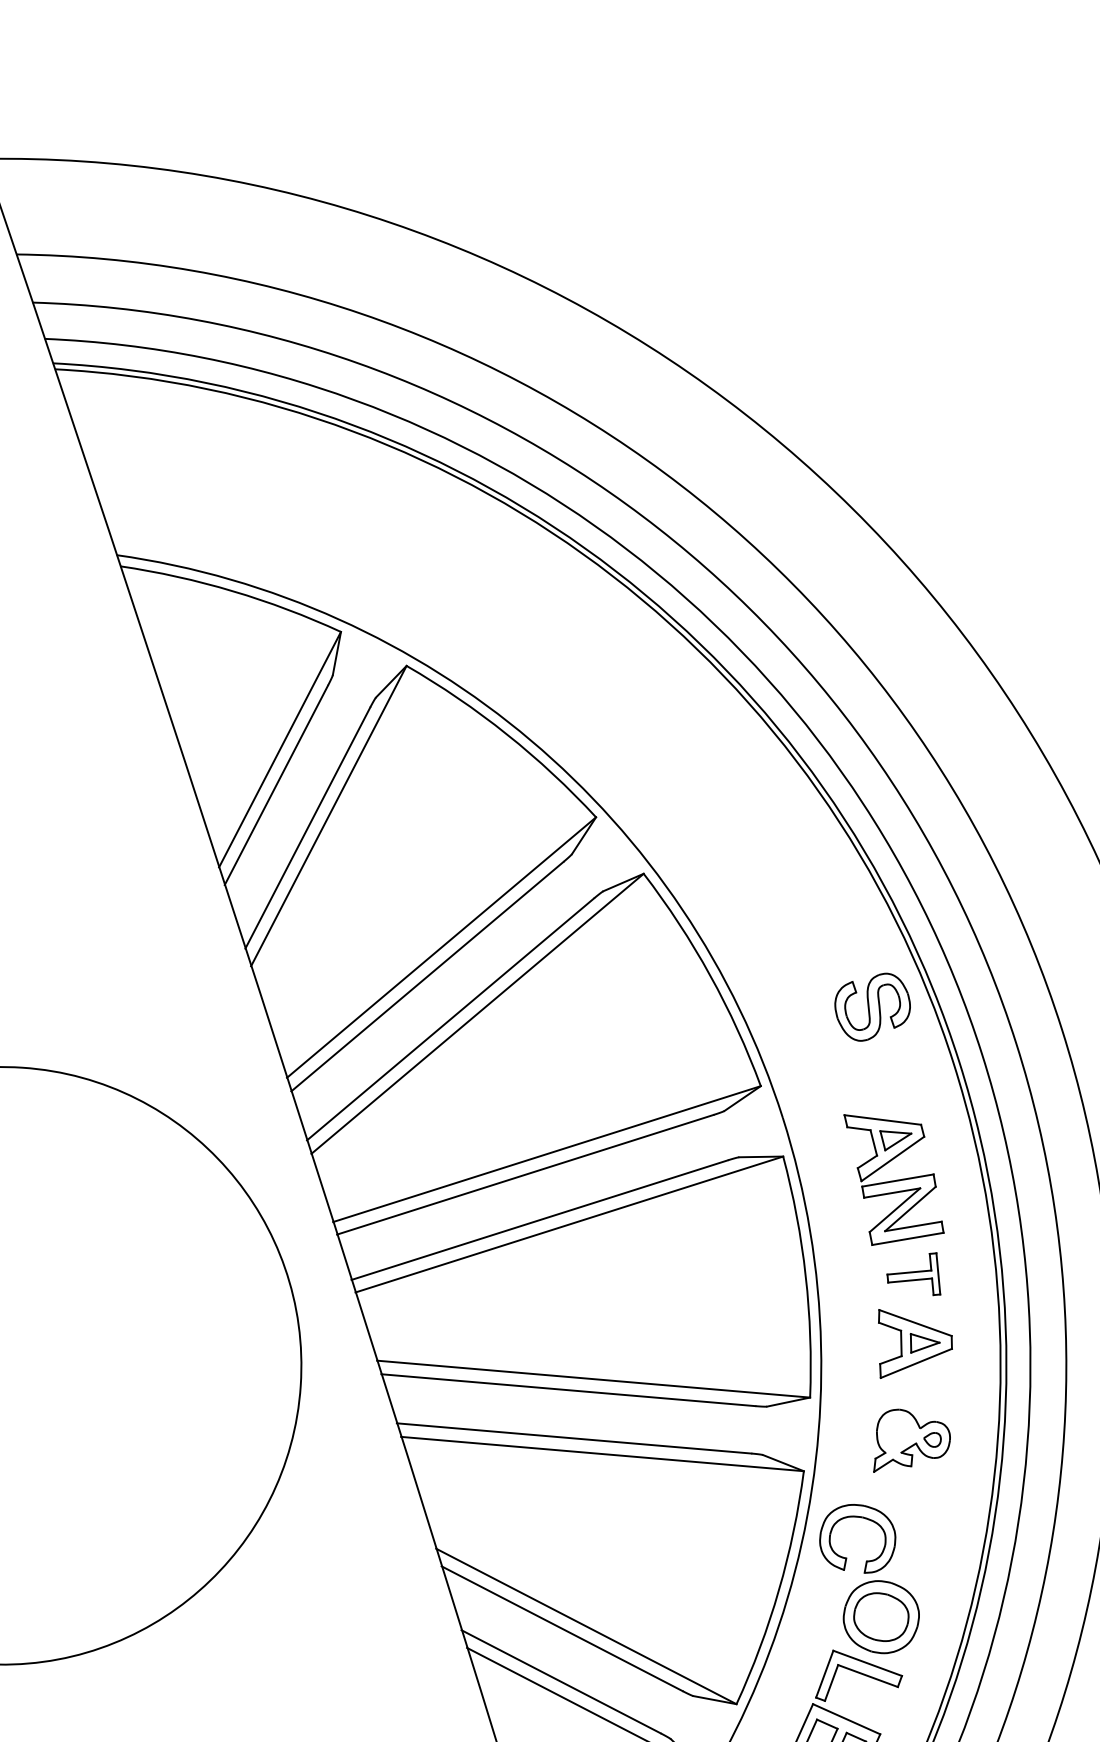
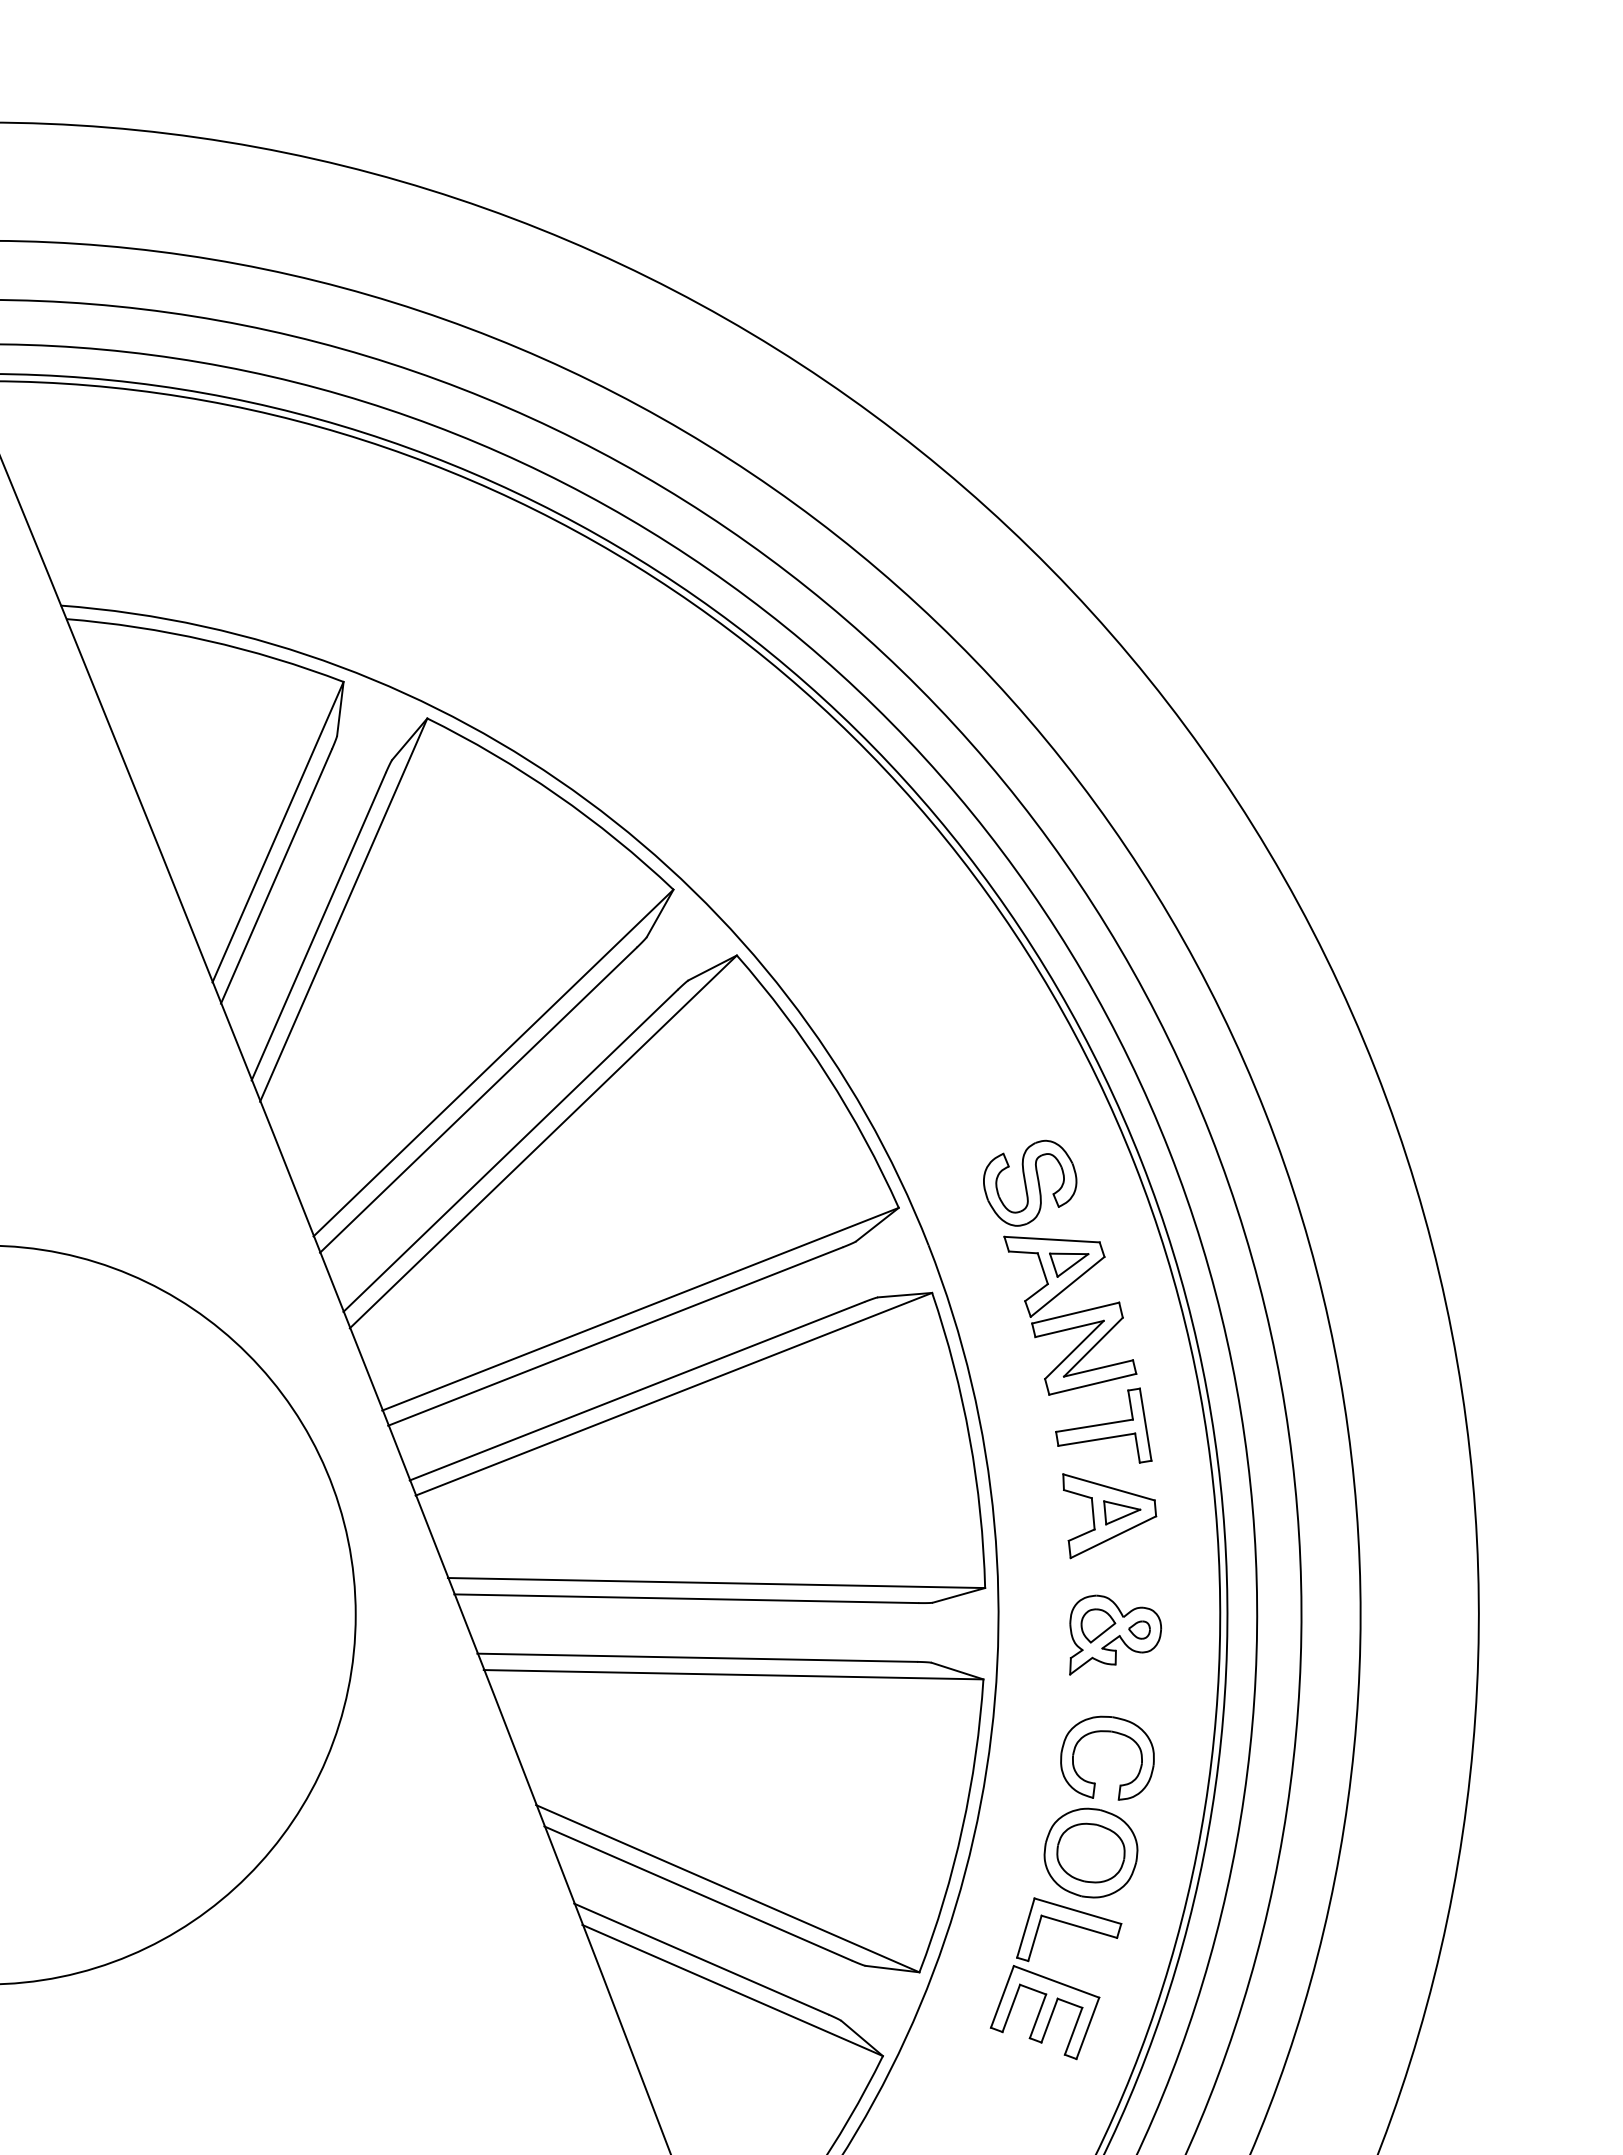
part: (872, 1006) -> (1030, 1182), moved
part: (914, 1272) -> (1103, 1425), size x1.43
part: (899, 1433) -> (1098, 1625), added
part: (859, 1517) -> (1107, 1732), moved

